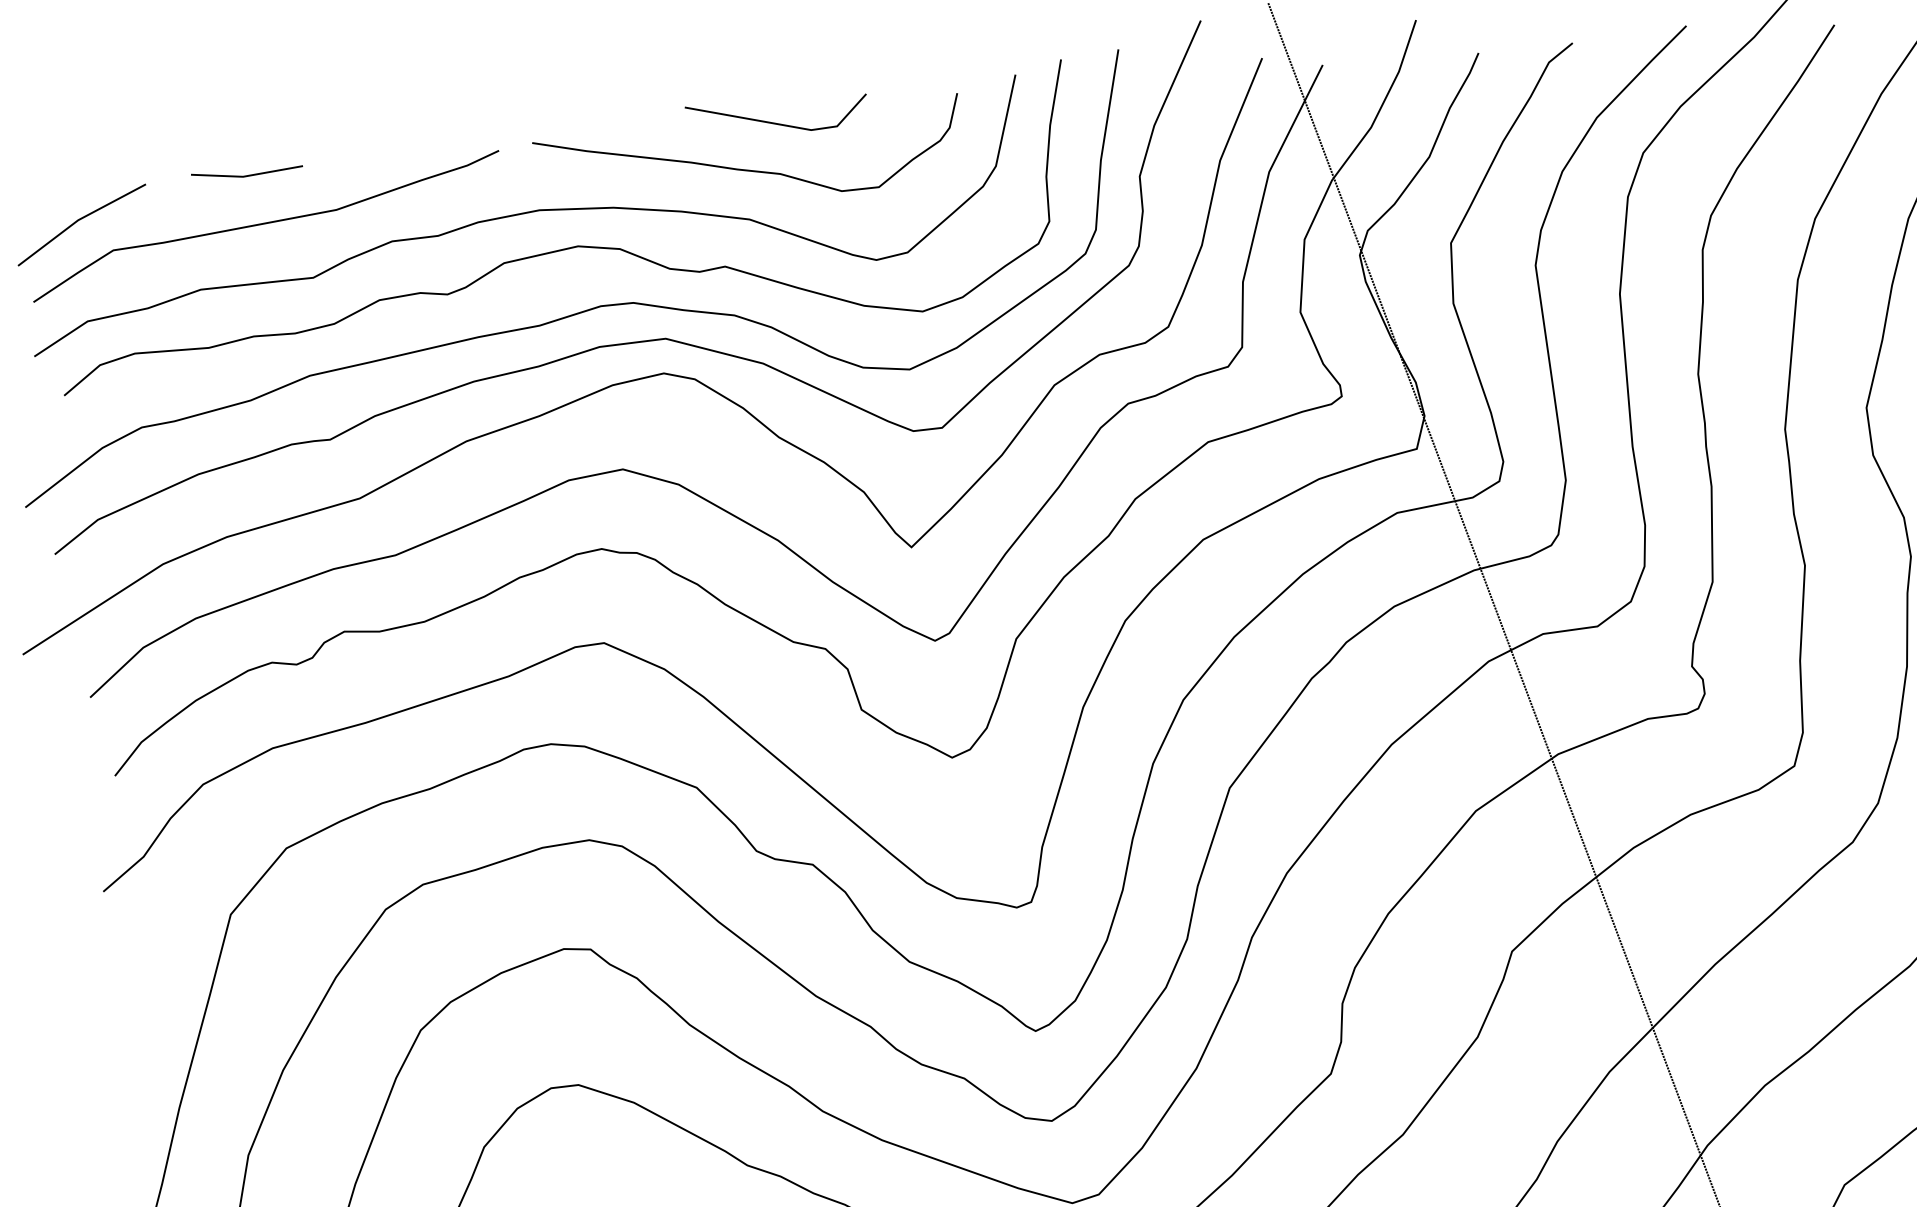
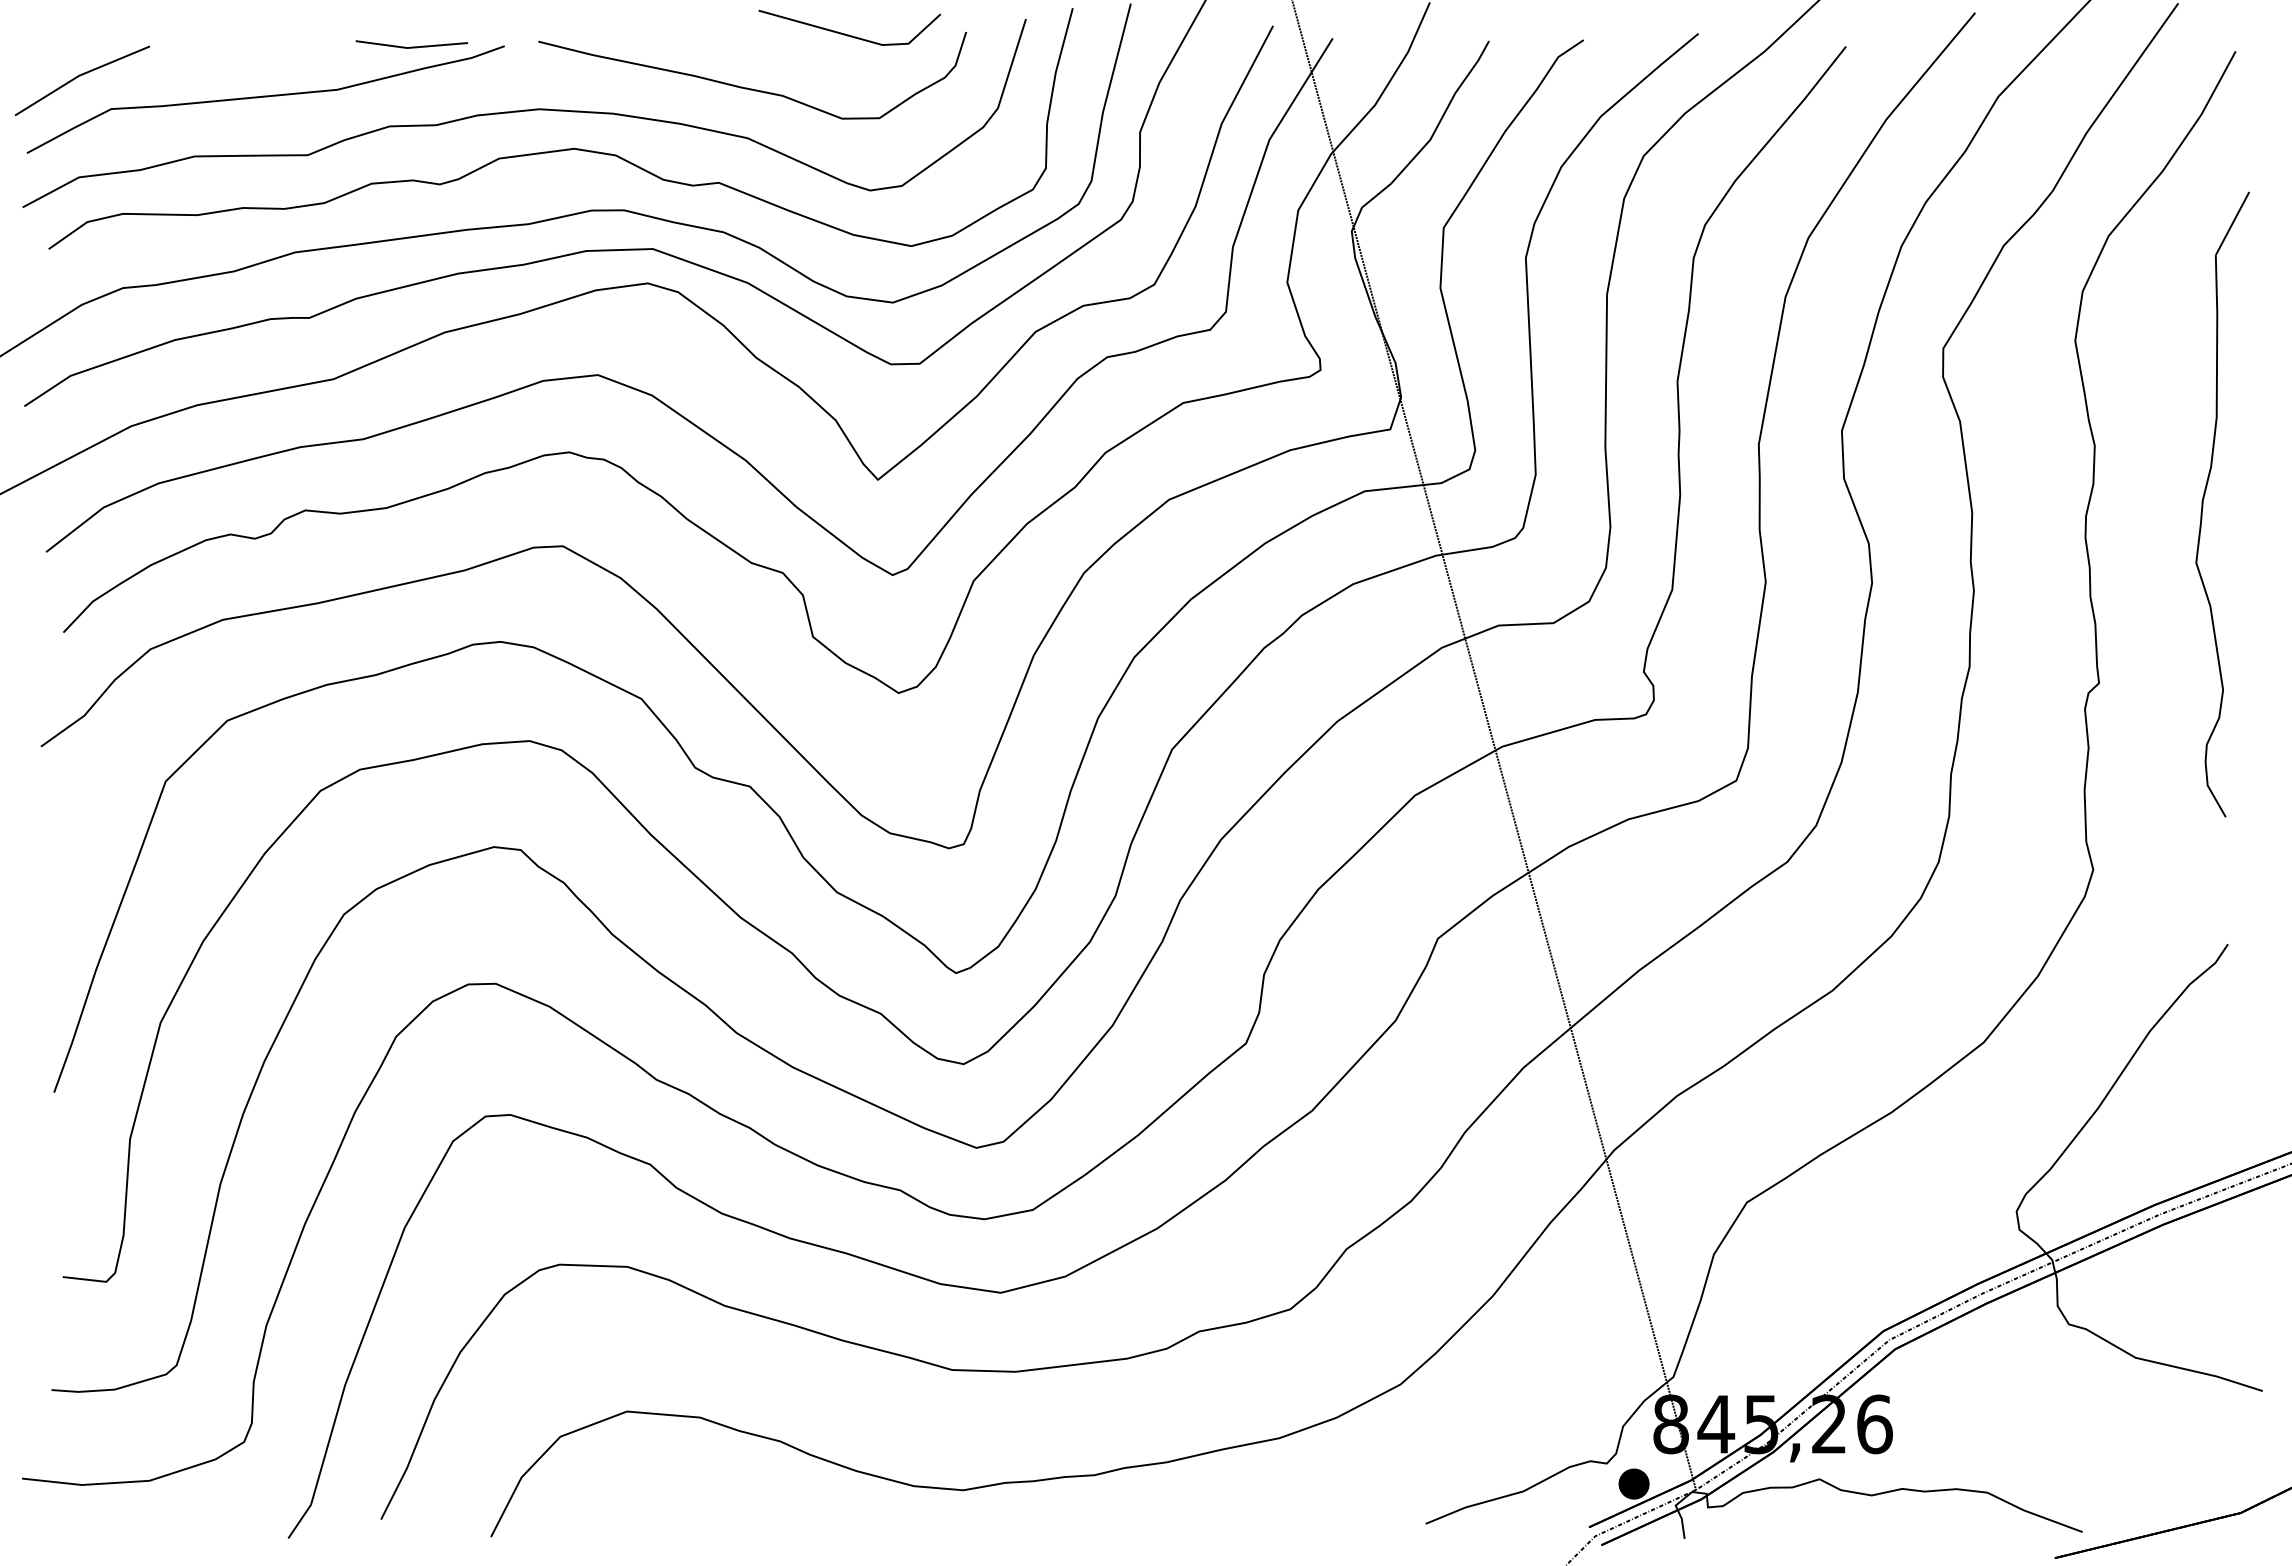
line: (777, 122) -> (849, 34), moved
line: (247, 174) -> (411, 46), moved

